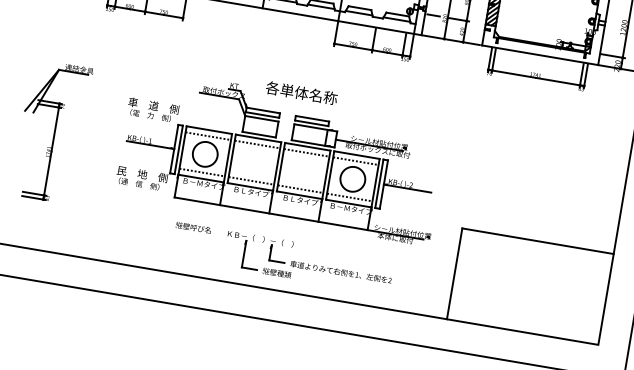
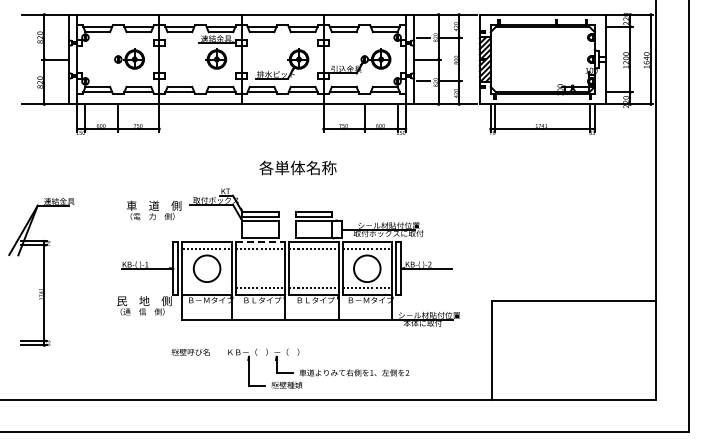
text: (301, 92) -> (297, 167), moved
text: (153, 110) -> (154, 210), moved
line: (258, 138) -> (260, 242), solid -> dashed
line: (201, 172) -> (206, 288), removed
part: (282, 258) -> (290, 368), moved

